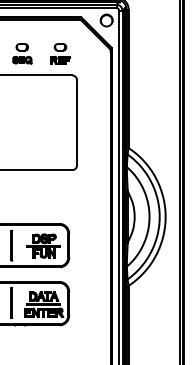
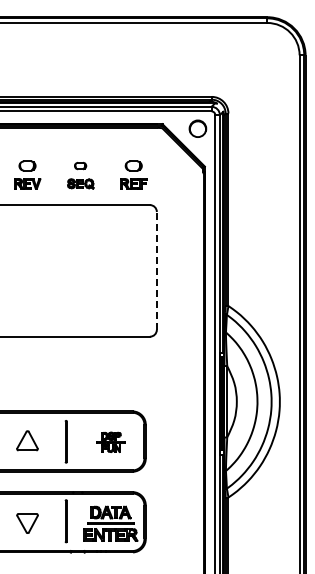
part: (22, 46) -> (80, 165), size x0.7
line: (76, 122) -> (156, 270), solid -> dashed
part: (43, 246) -> (110, 442), size x0.6

